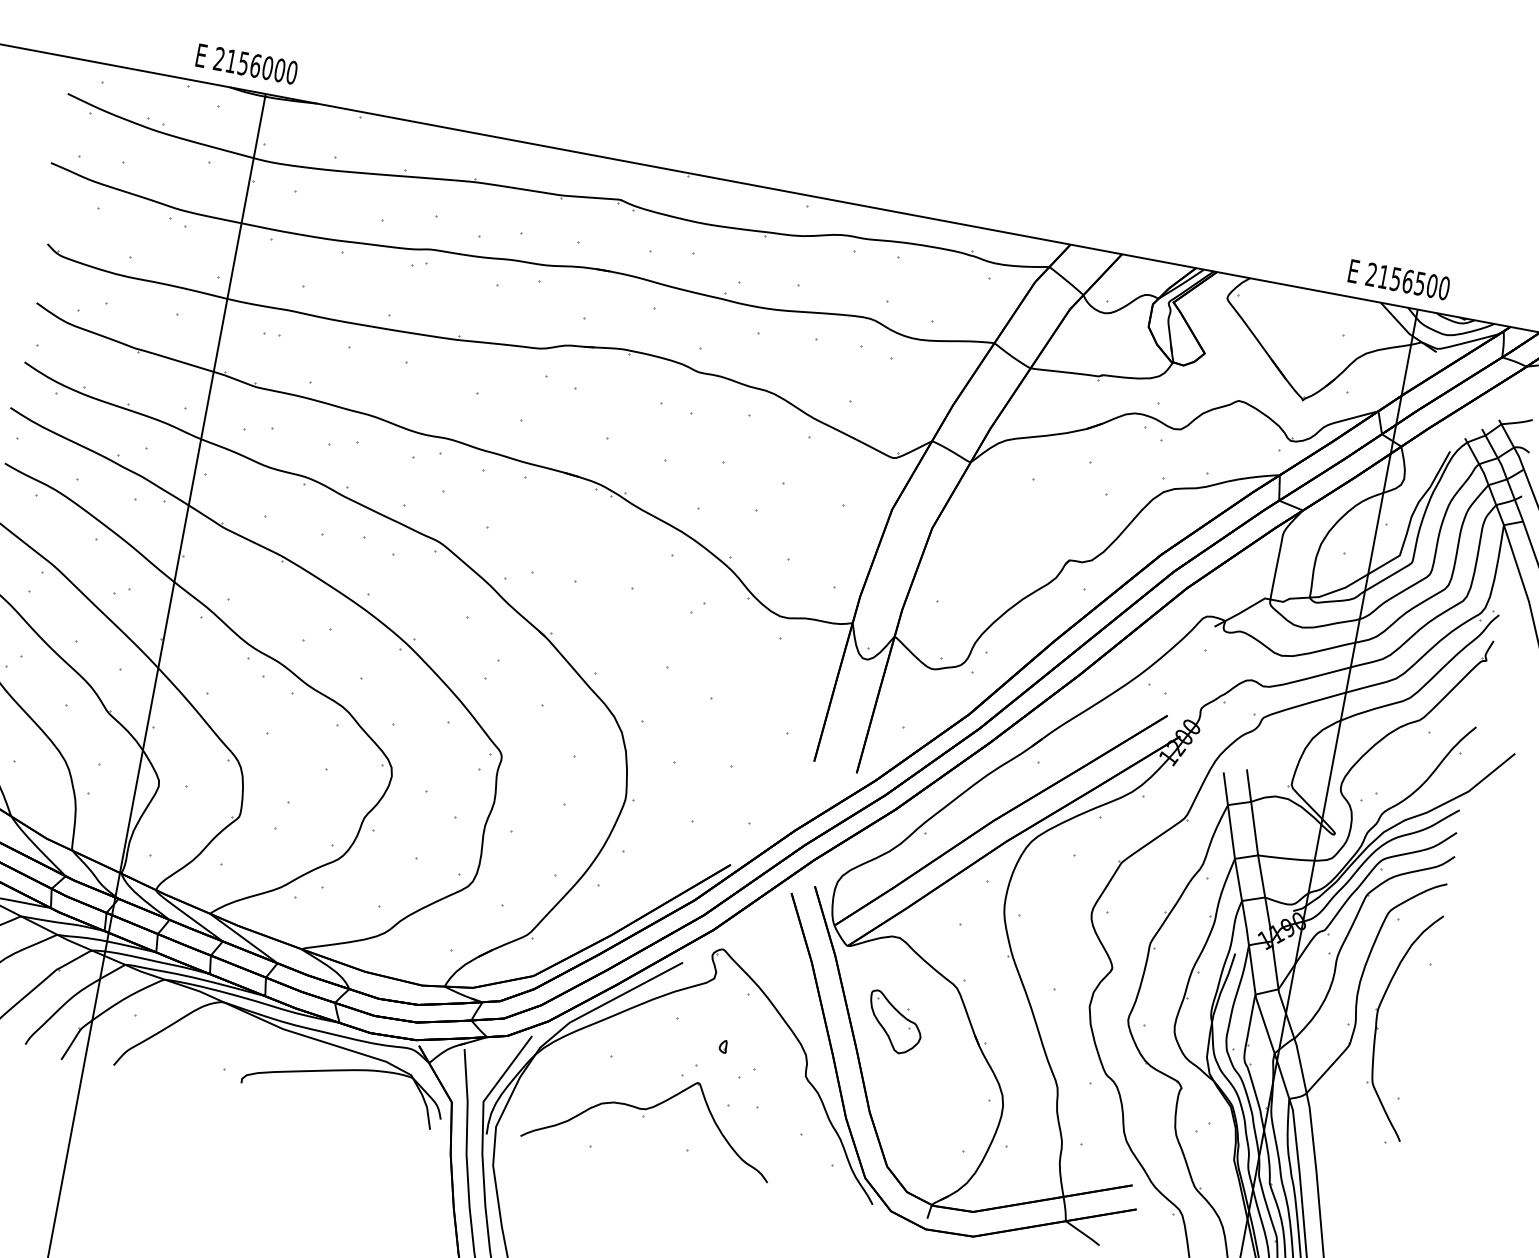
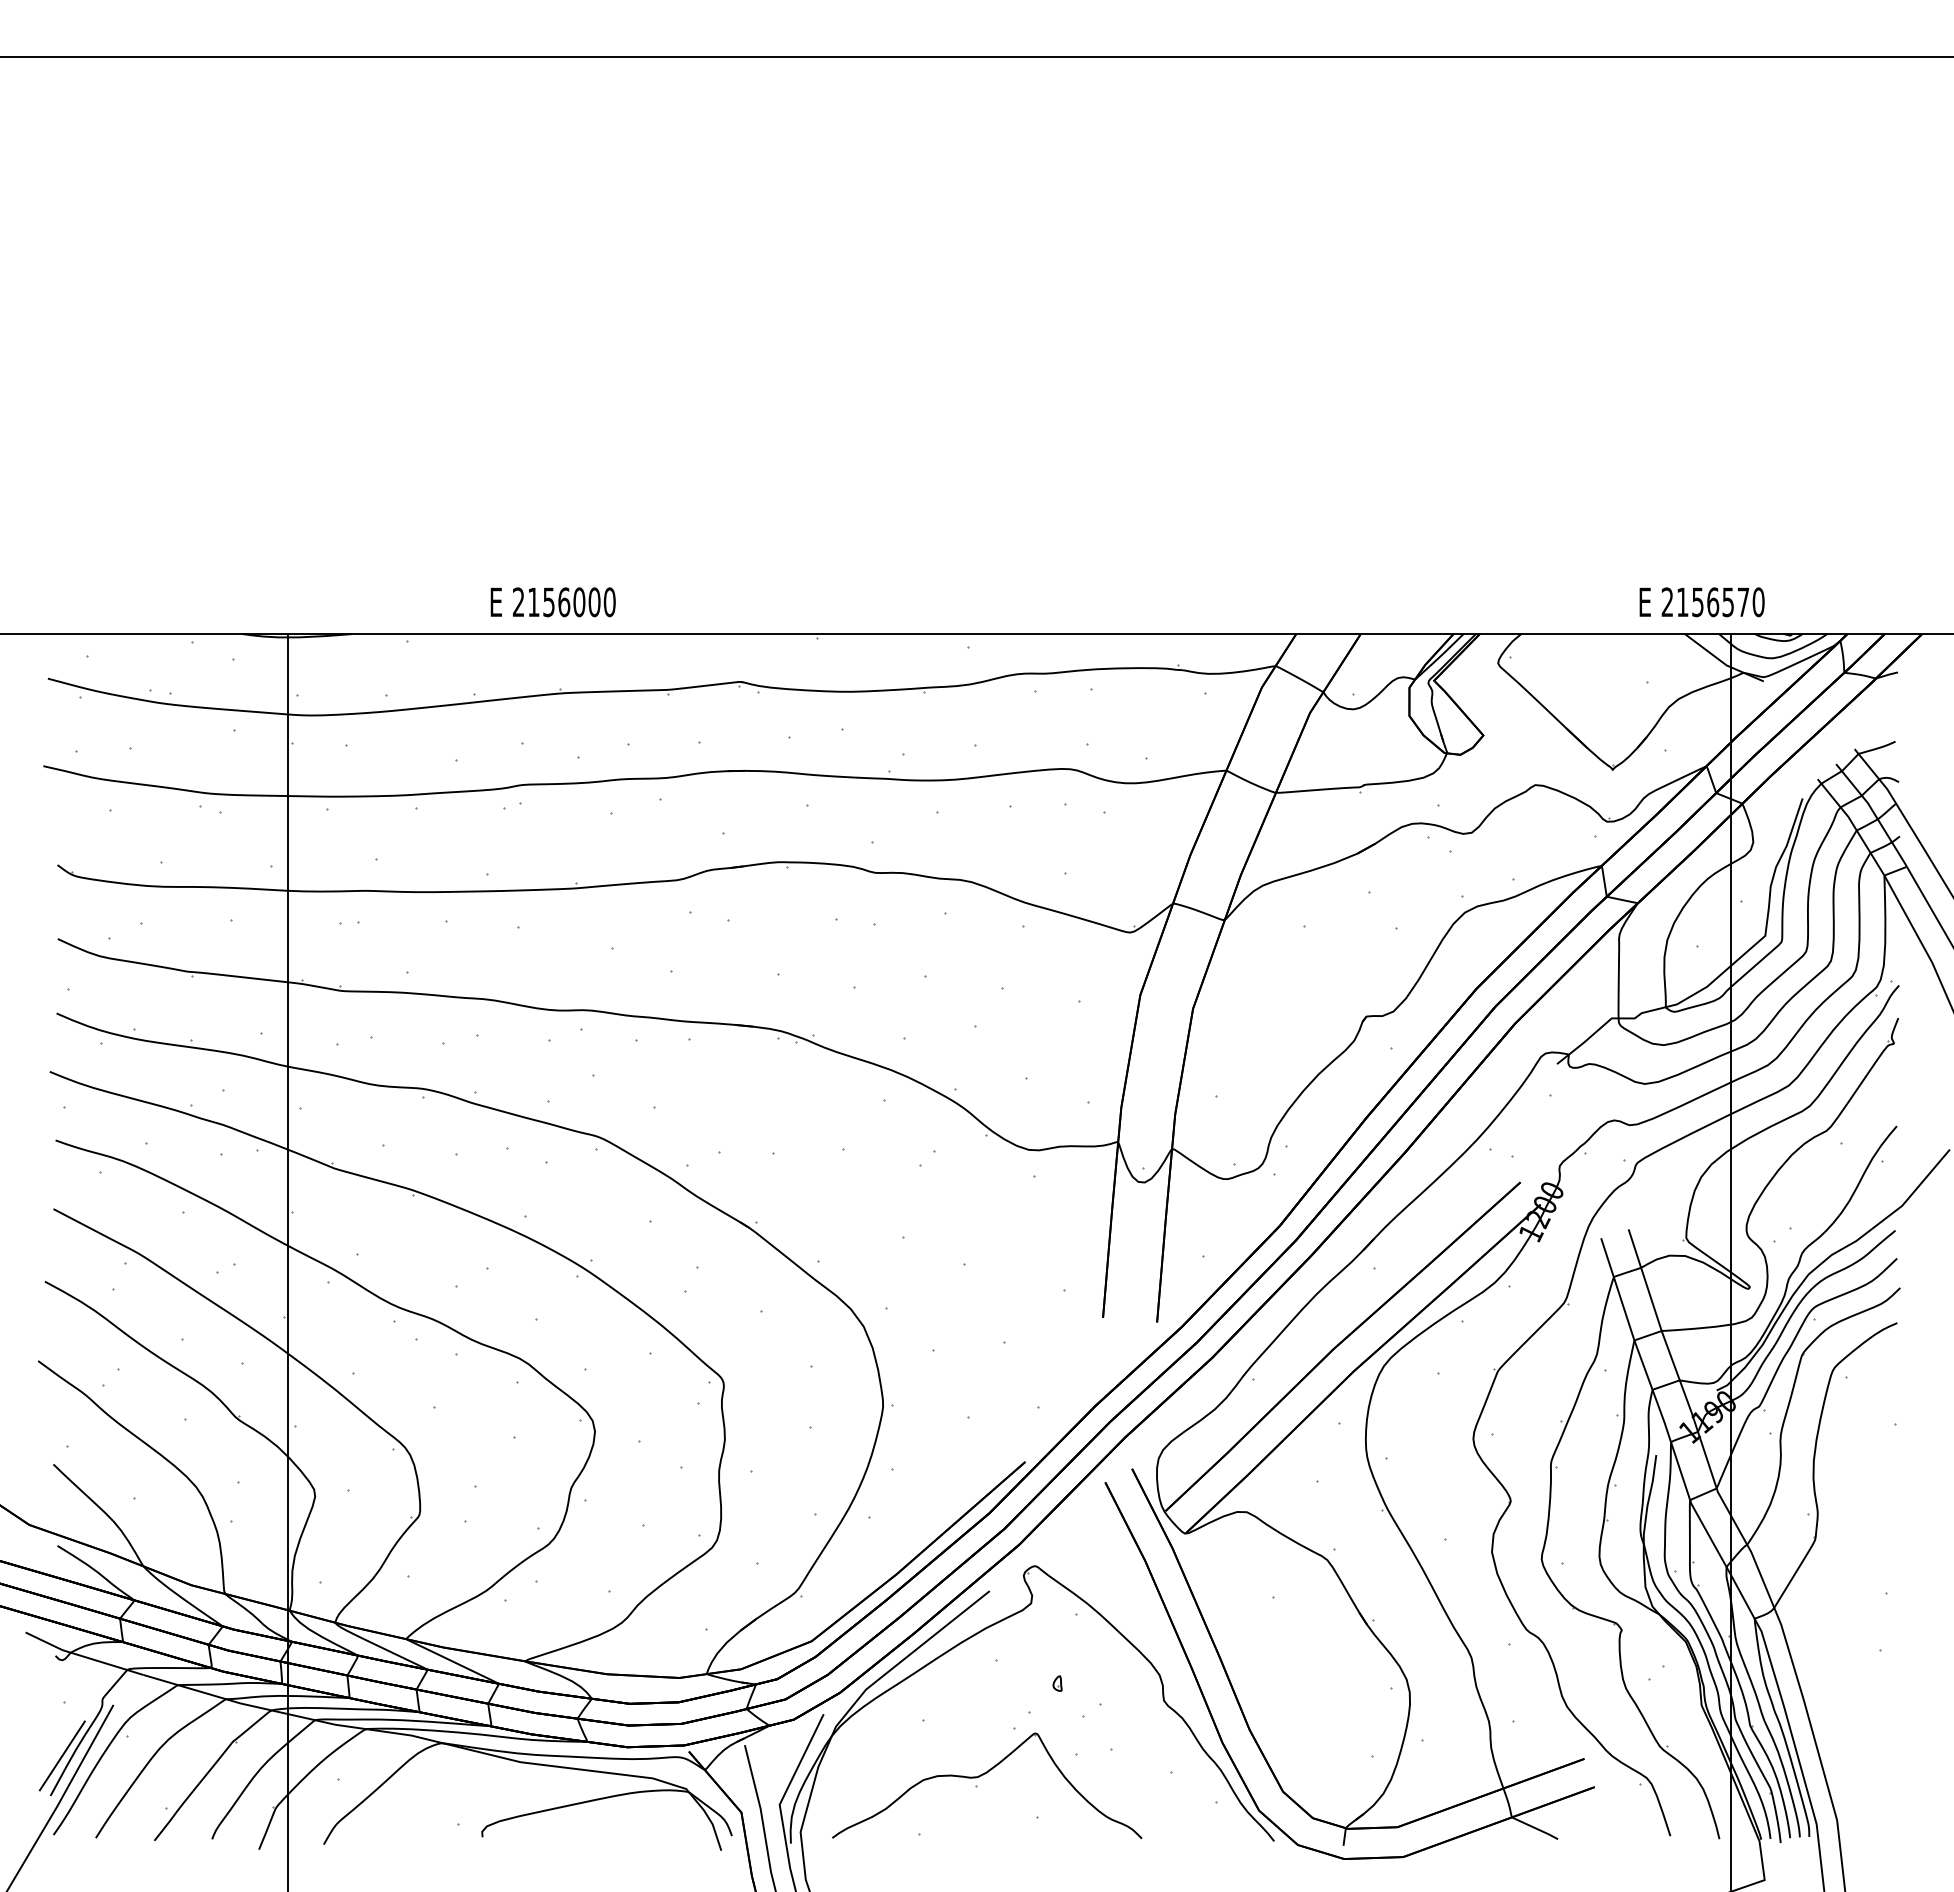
text: (246, 64) -> (552, 602), moved
text: (1432, 286) -> (1743, 602), 2156500 -> 2156570
part: (894, 1022) -> (1259, 1615), removed
part: (1378, 1029) -> (1846, 1514), removed

